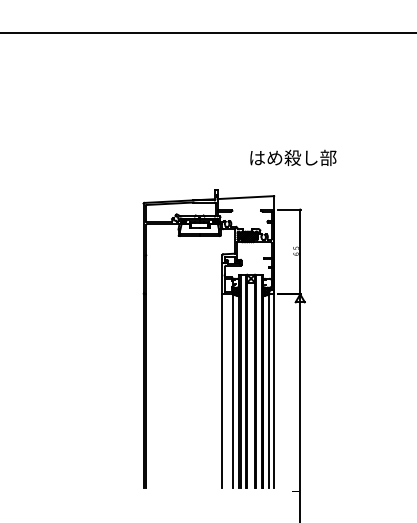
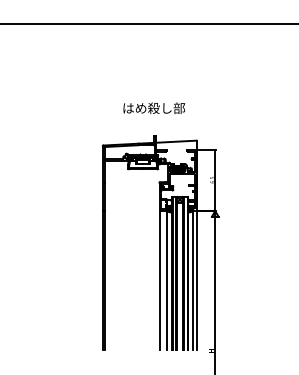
text: (293, 156) -> (154, 107), moved

